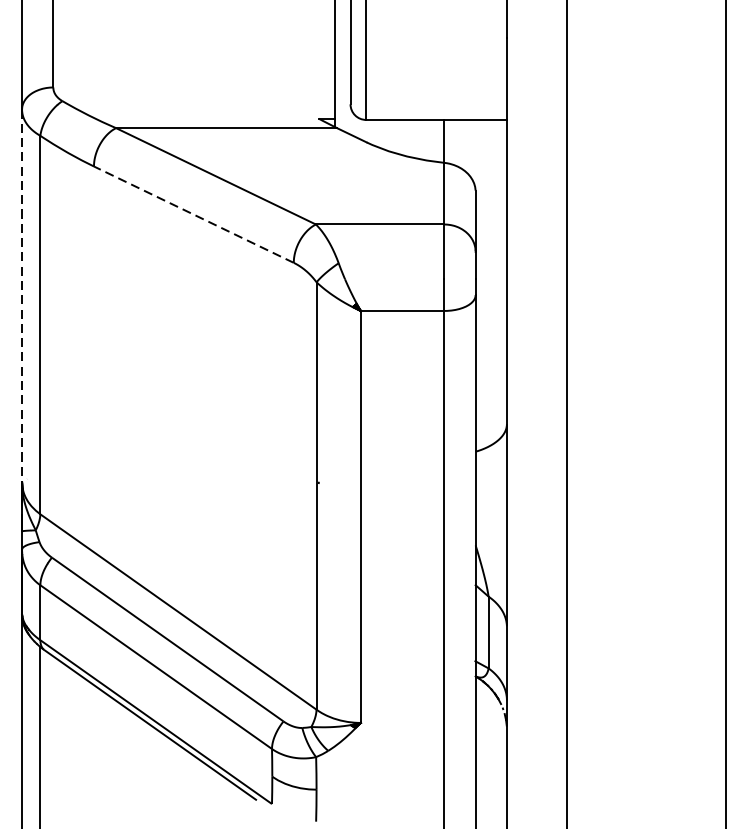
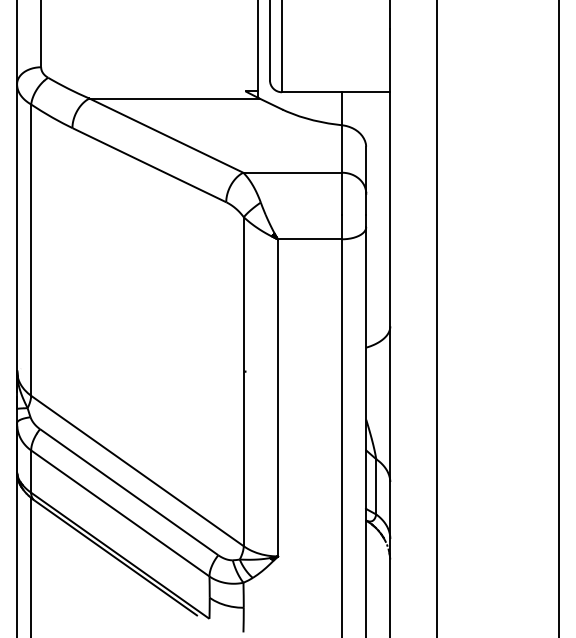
line: (194, 215) -> (149, 165), dashed -> solid
line: (22, 296) -> (17, 228), dashed -> solid

